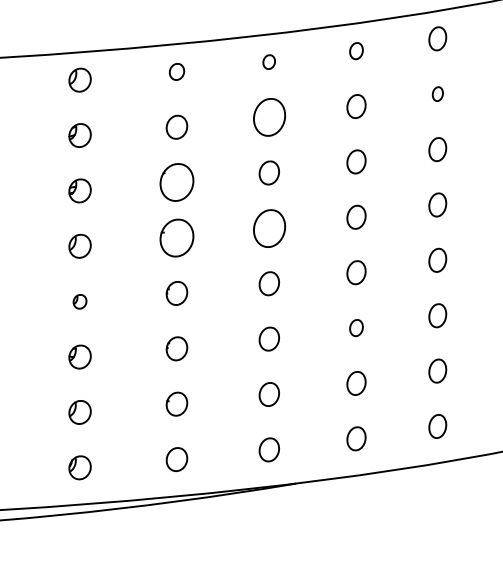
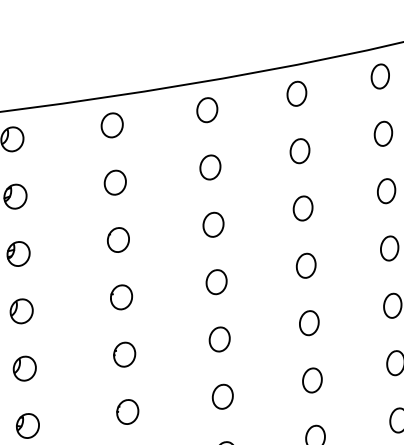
part: (356, 50) -> (296, 93), size x1.43
part: (268, 61) -> (206, 109), size x1.67
part: (176, 71) -> (111, 124), size x1.43
part: (437, 93) -> (383, 133), size x1.67
part: (268, 117) -> (209, 167), size x0.62
part: (176, 182) -> (117, 239), size x0.62
part: (268, 227) -> (215, 281), size x0.62
part: (176, 237) -> (121, 296), size x0.62
part: (79, 301) -> (24, 368), size x1.67
part: (356, 327) -> (312, 379), size x1.43

